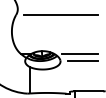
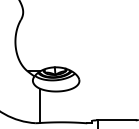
line: (60, 15) -> (79, 20), removed
line: (79, 54) -> (104, 71), removed
line: (82, 60) -> (108, 79), removed

